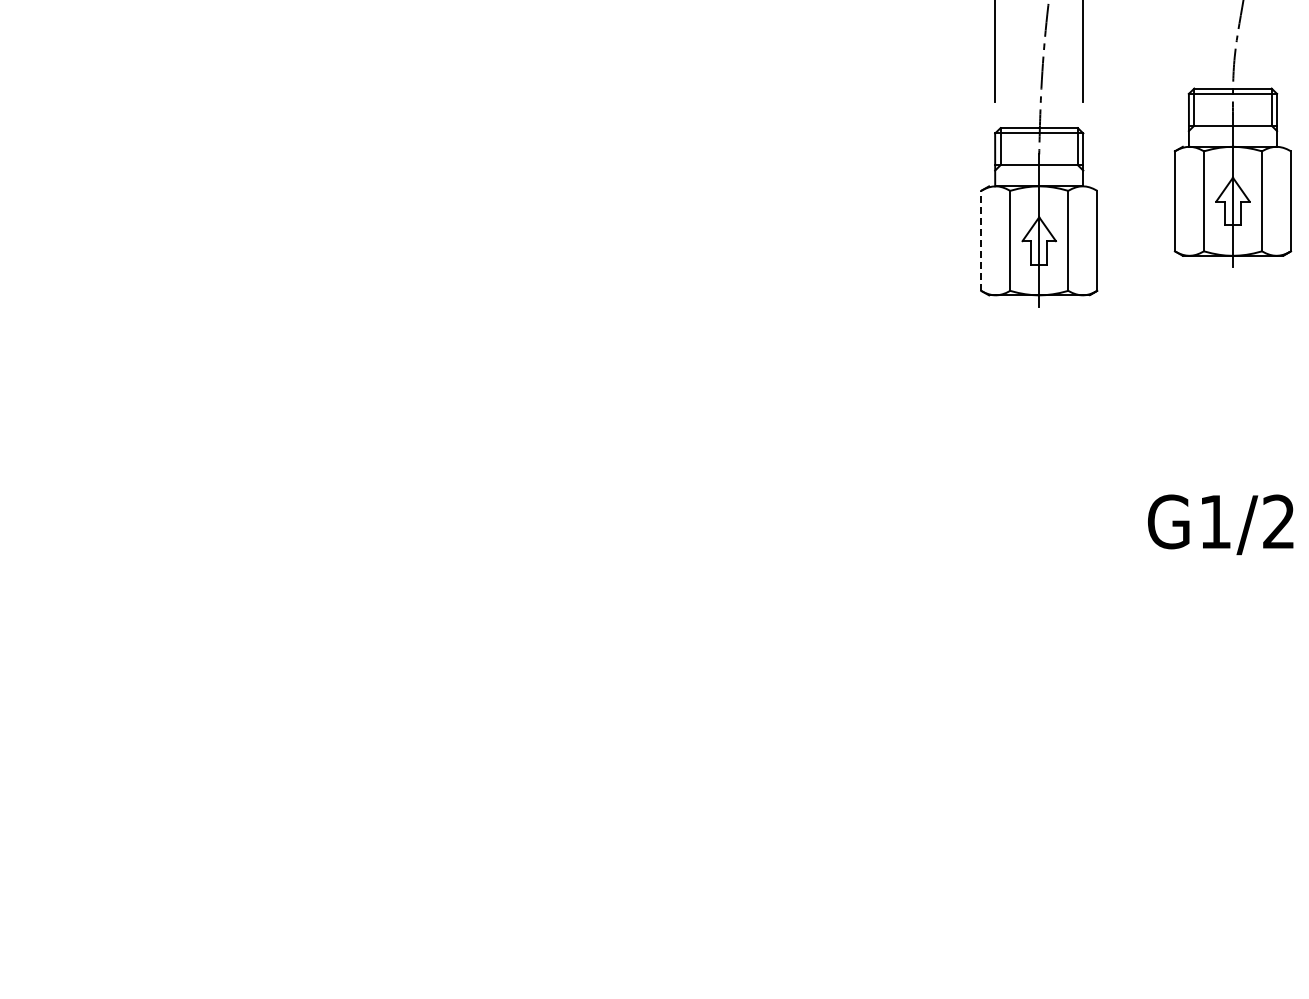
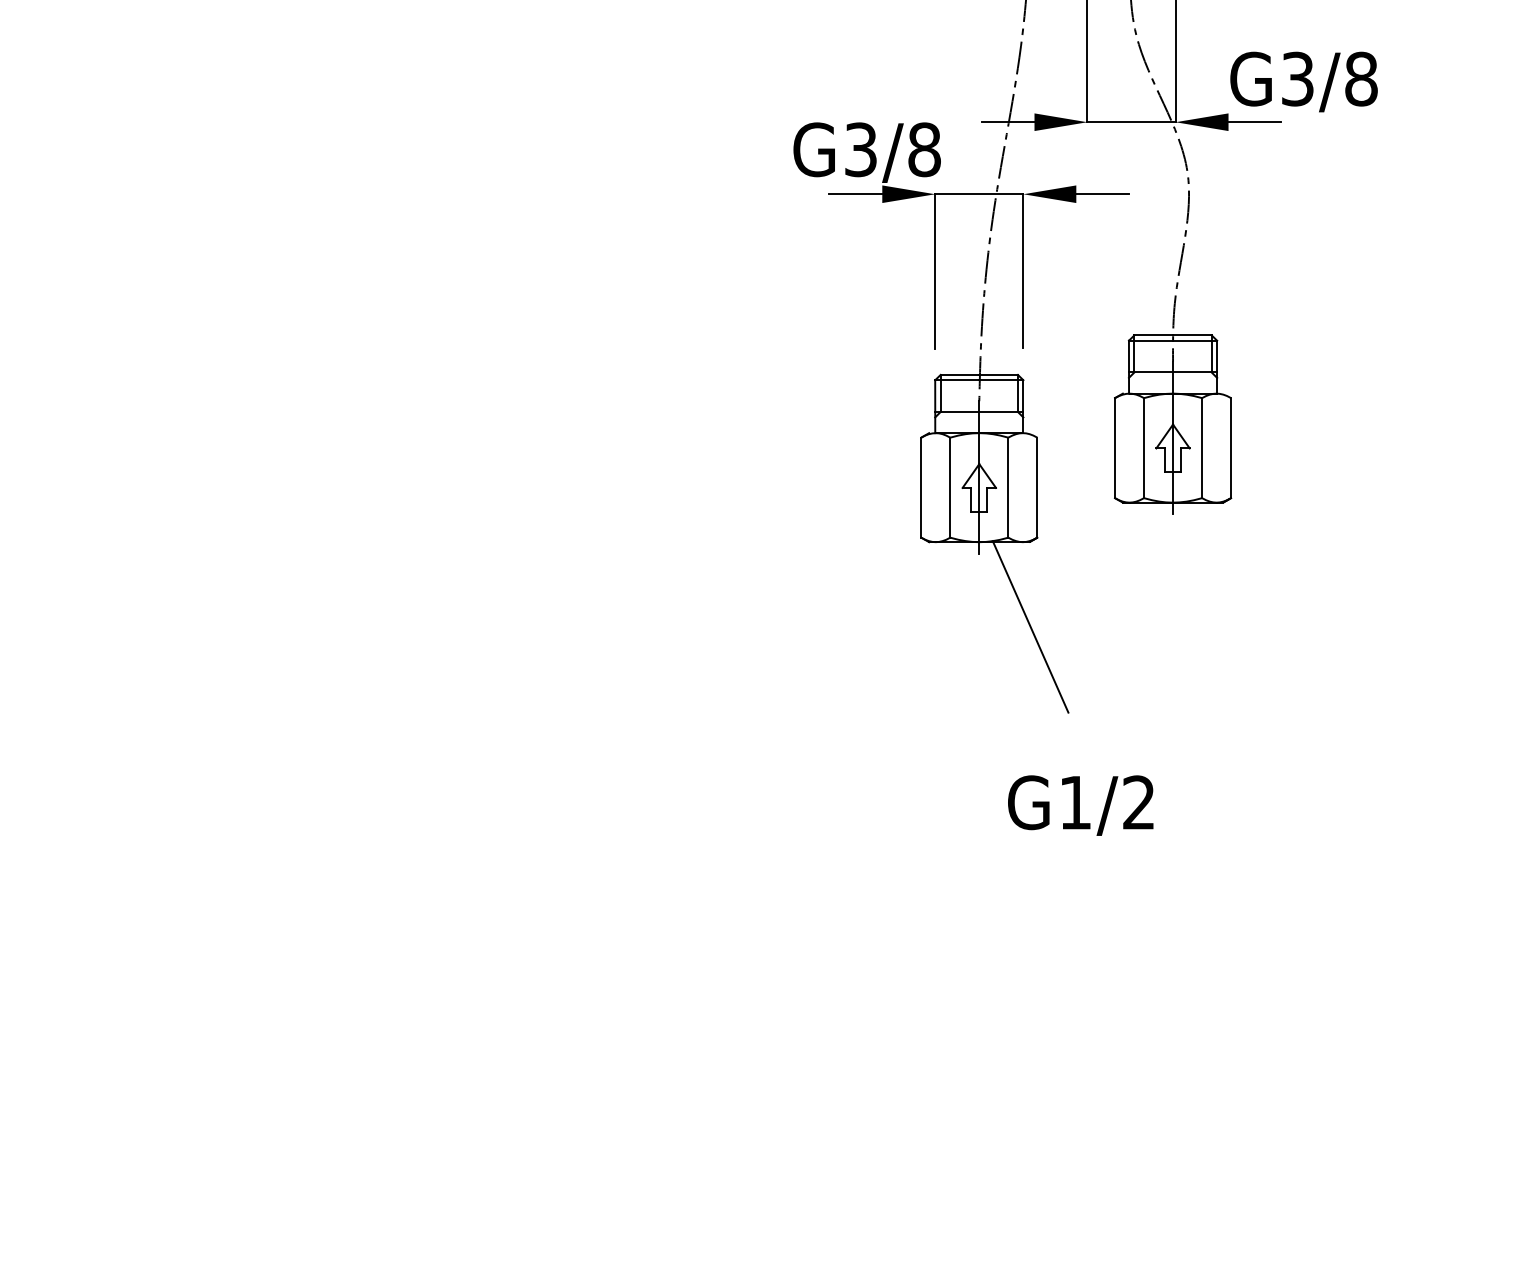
line: (981, 240) -> (921, 487), dashed -> solid
line: (1090, 379) -> (1030, 626), added
text: (1220, 524) -> (1080, 805), moved

